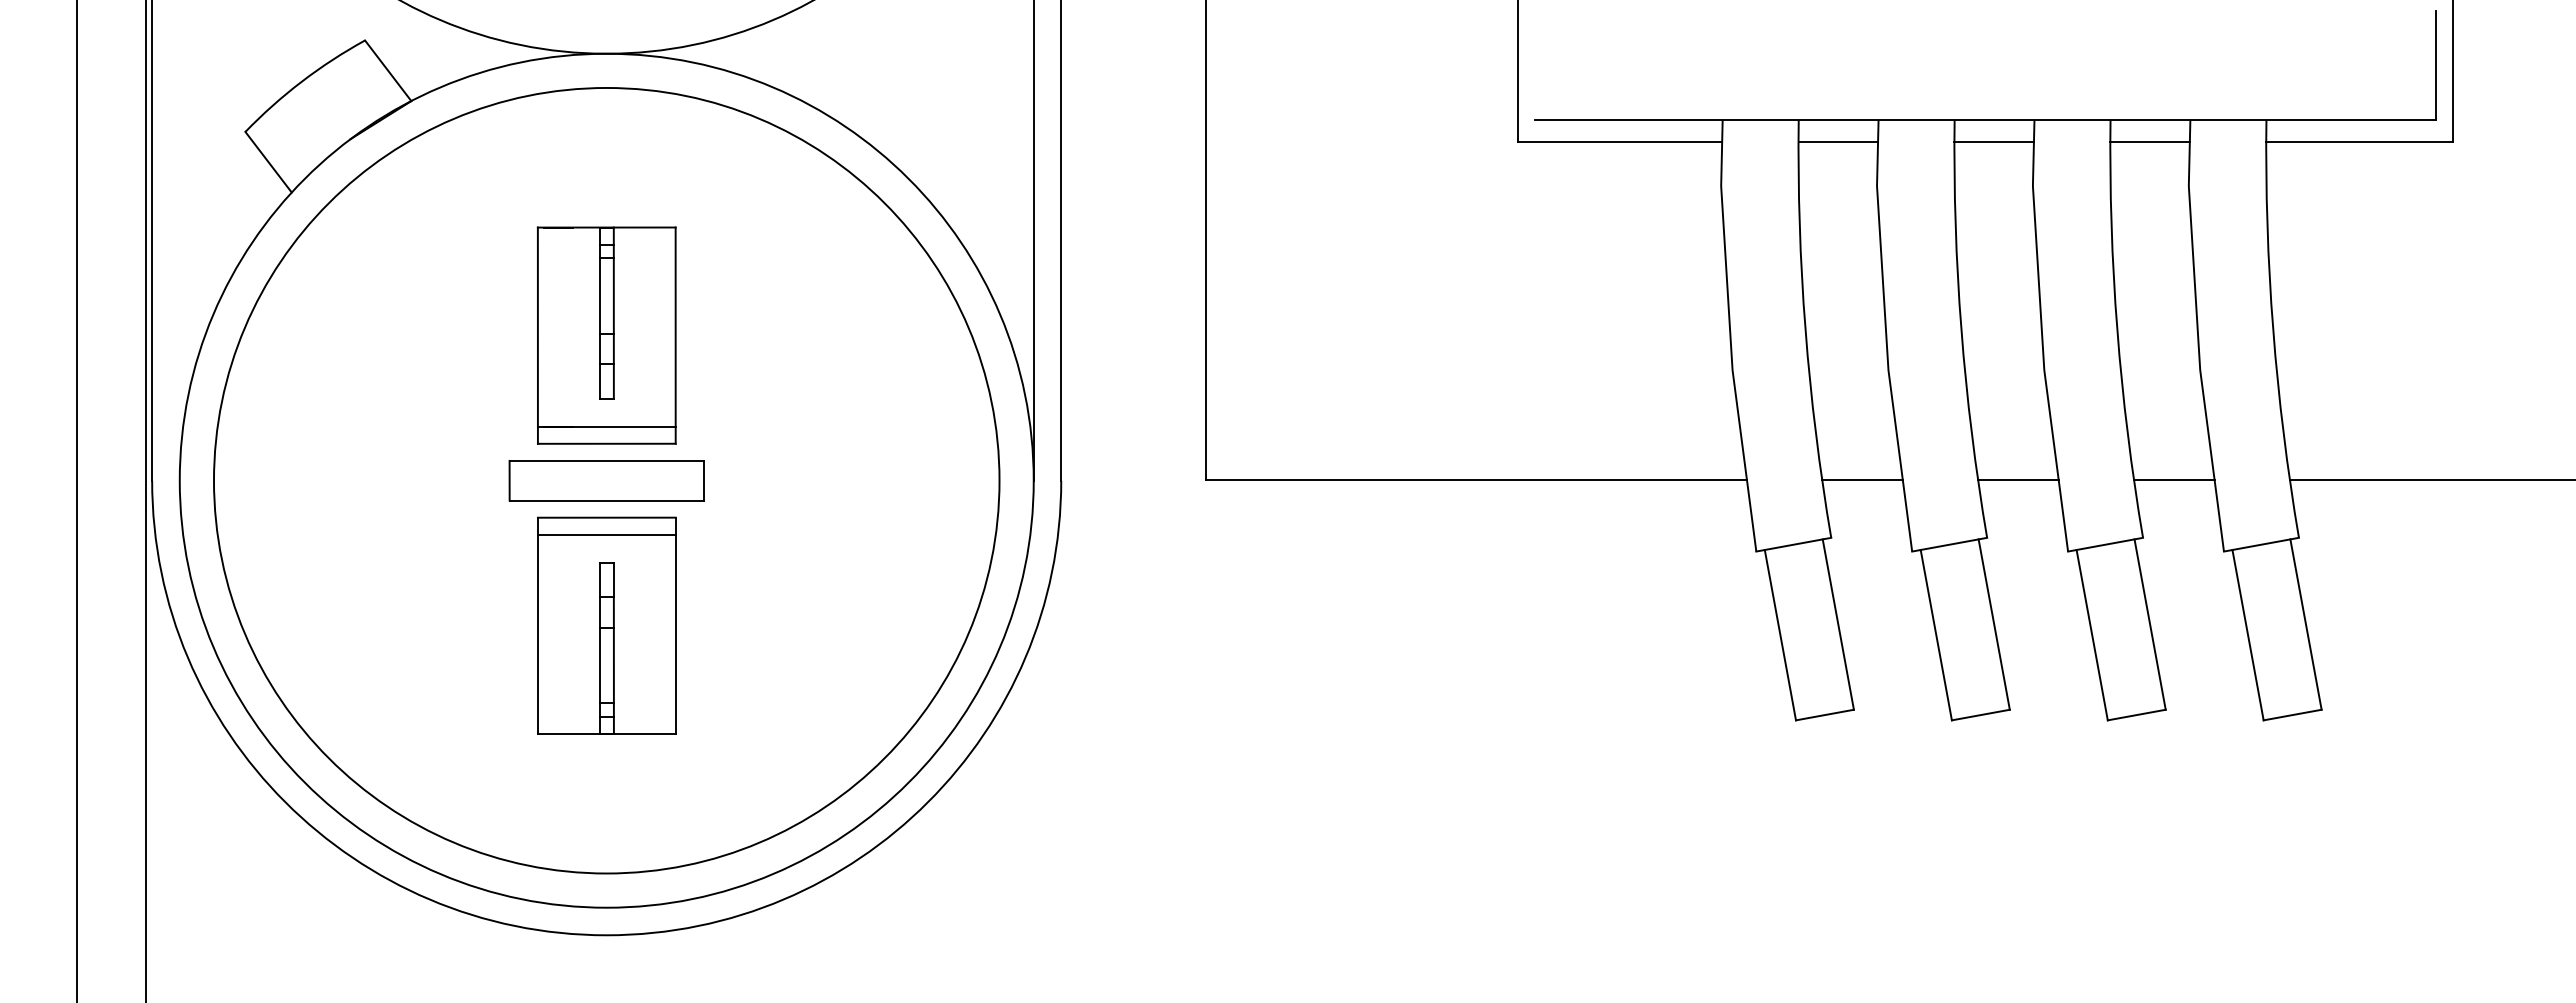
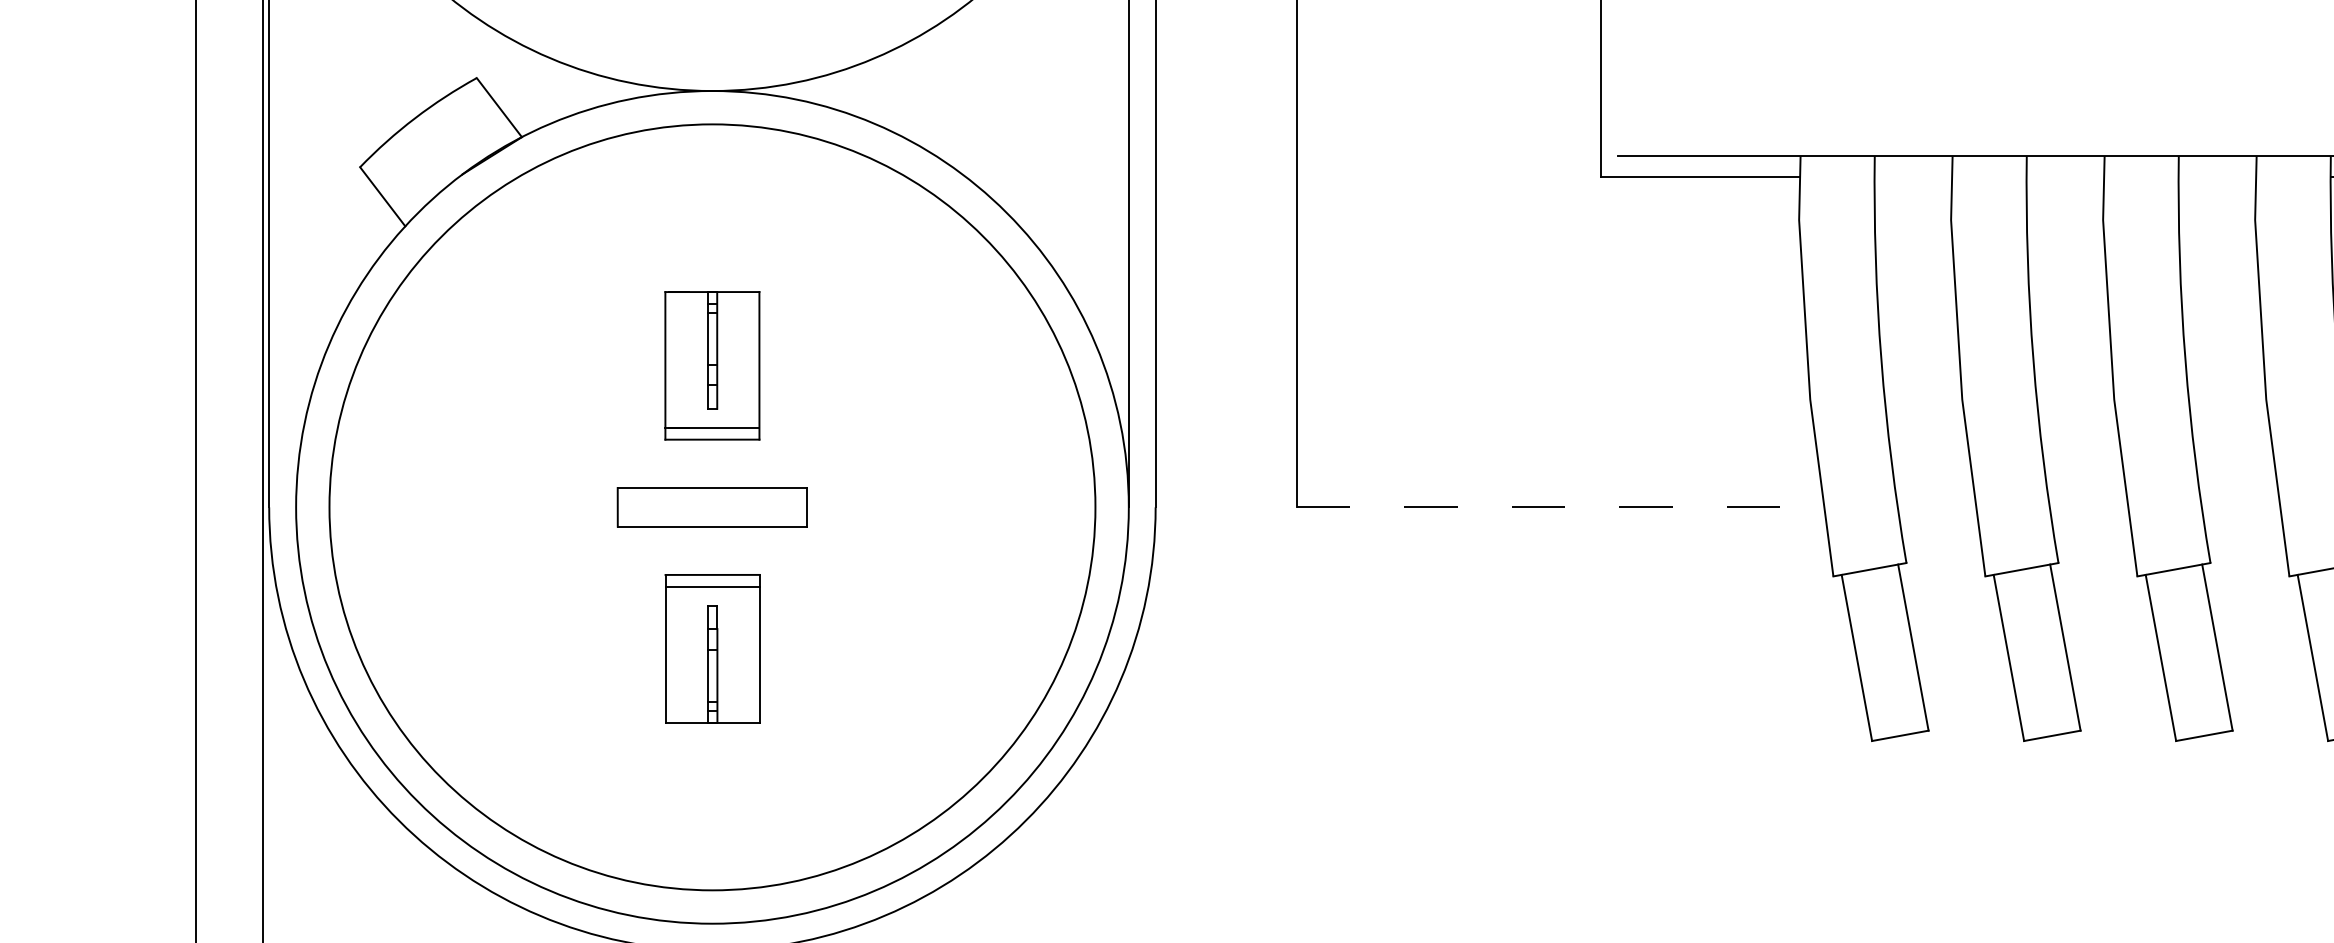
line: (1838, 142) -> (1913, 177), removed
line: (1993, 142) -> (2064, 177), removed
line: (2149, 142) -> (2216, 177), removed
part: (606, 335) -> (712, 365), size x0.7
line: (1476, 479) -> (1560, 506), solid -> dashed
line: (1862, 479) -> (1936, 506), removed
line: (2018, 479) -> (2089, 506), removed
line: (2173, 479) -> (2240, 506), removed
part: (606, 625) -> (712, 648), size x0.7

